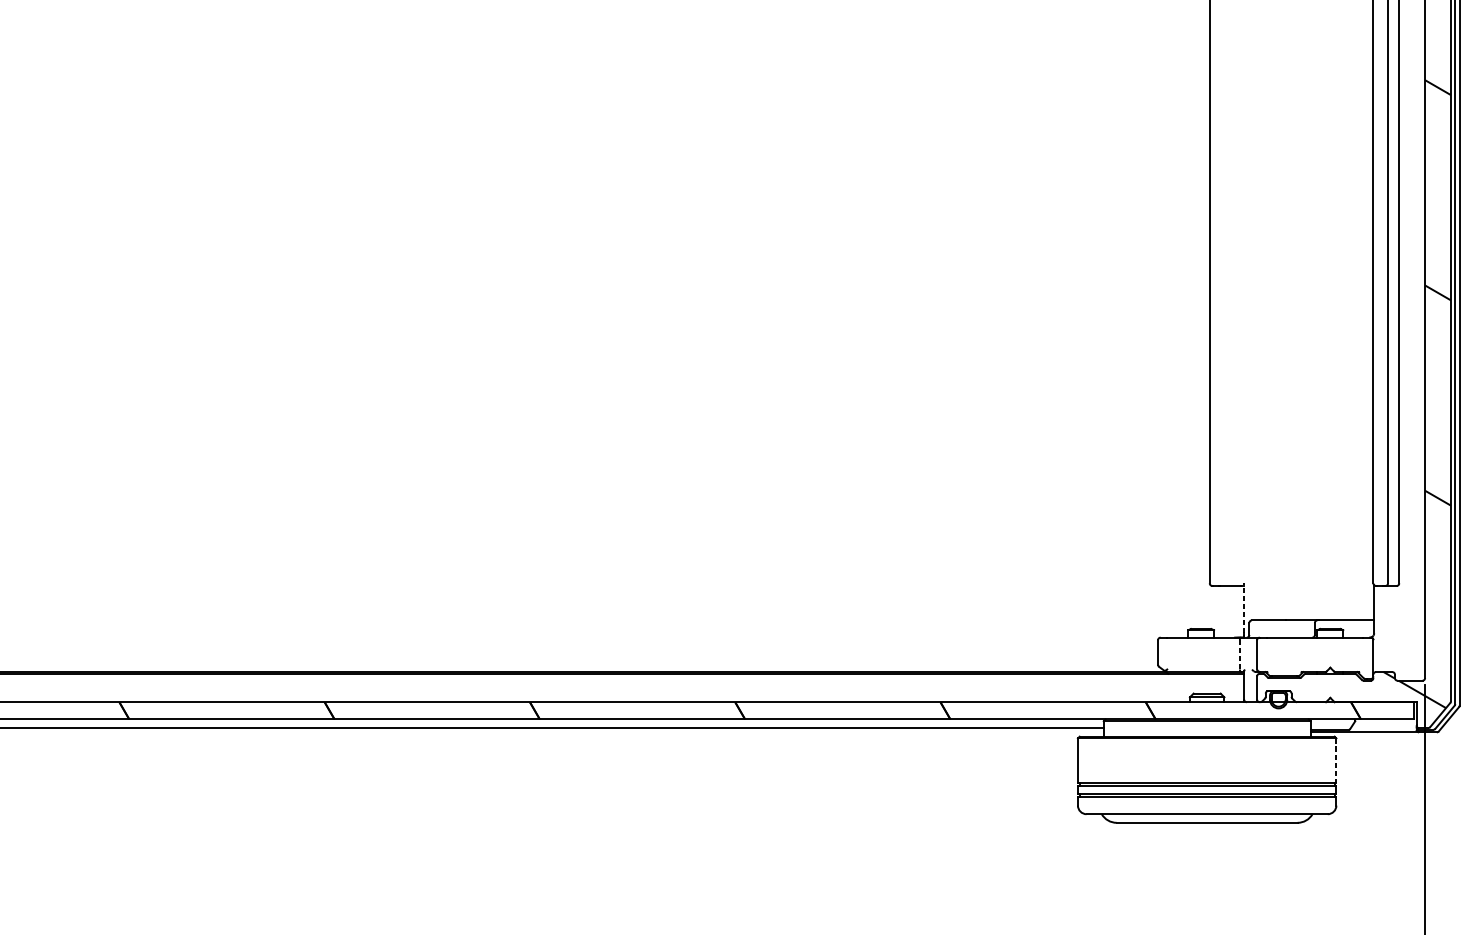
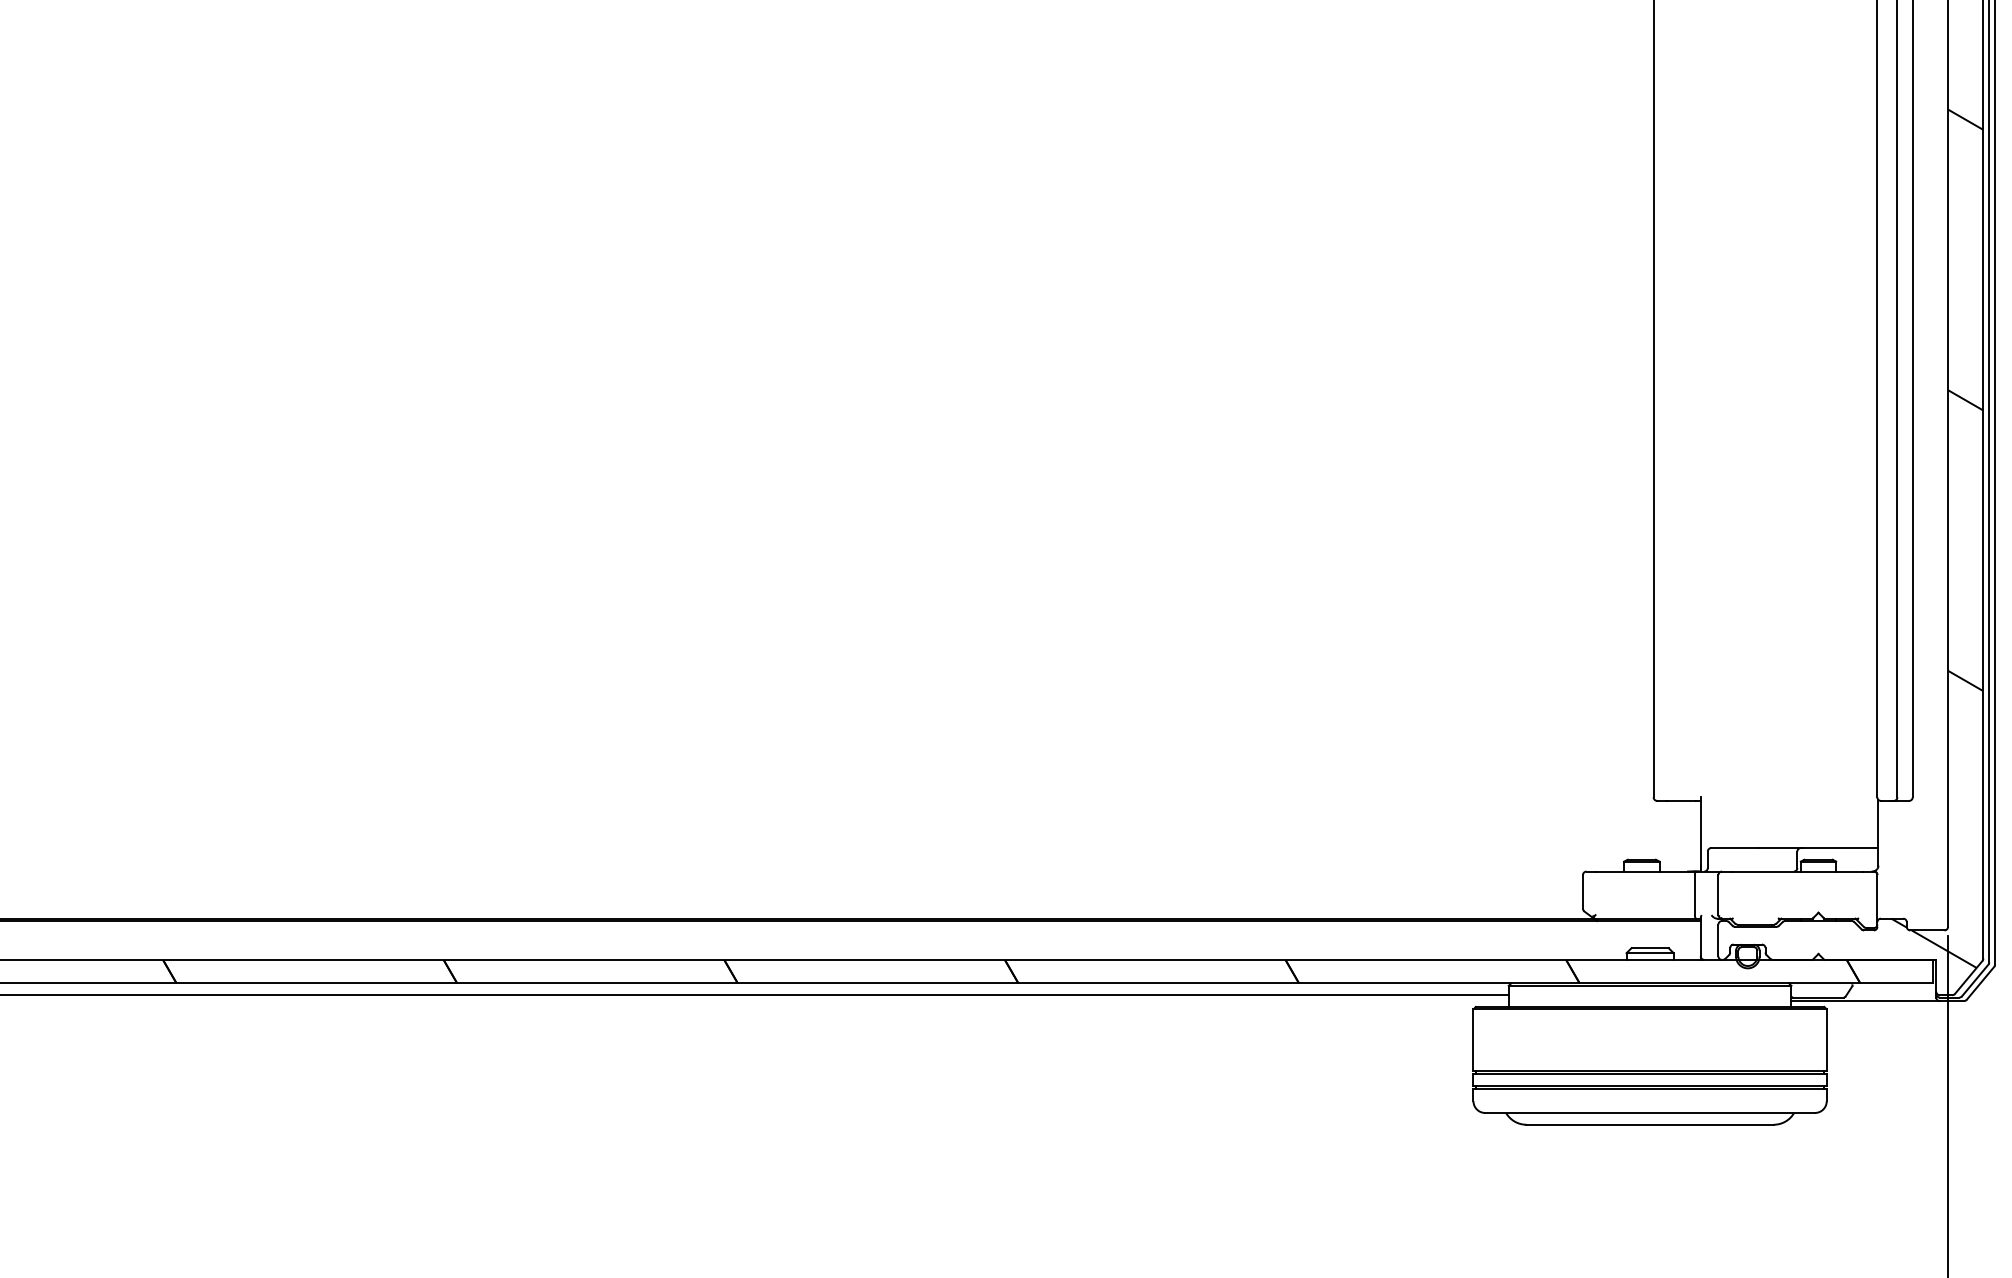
line: (1244, 608) -> (1700, 831), dashed -> solid
line: (1239, 655) -> (1694, 895), dashed -> solid
line: (1336, 760) -> (1826, 1039), dashed -> solid

